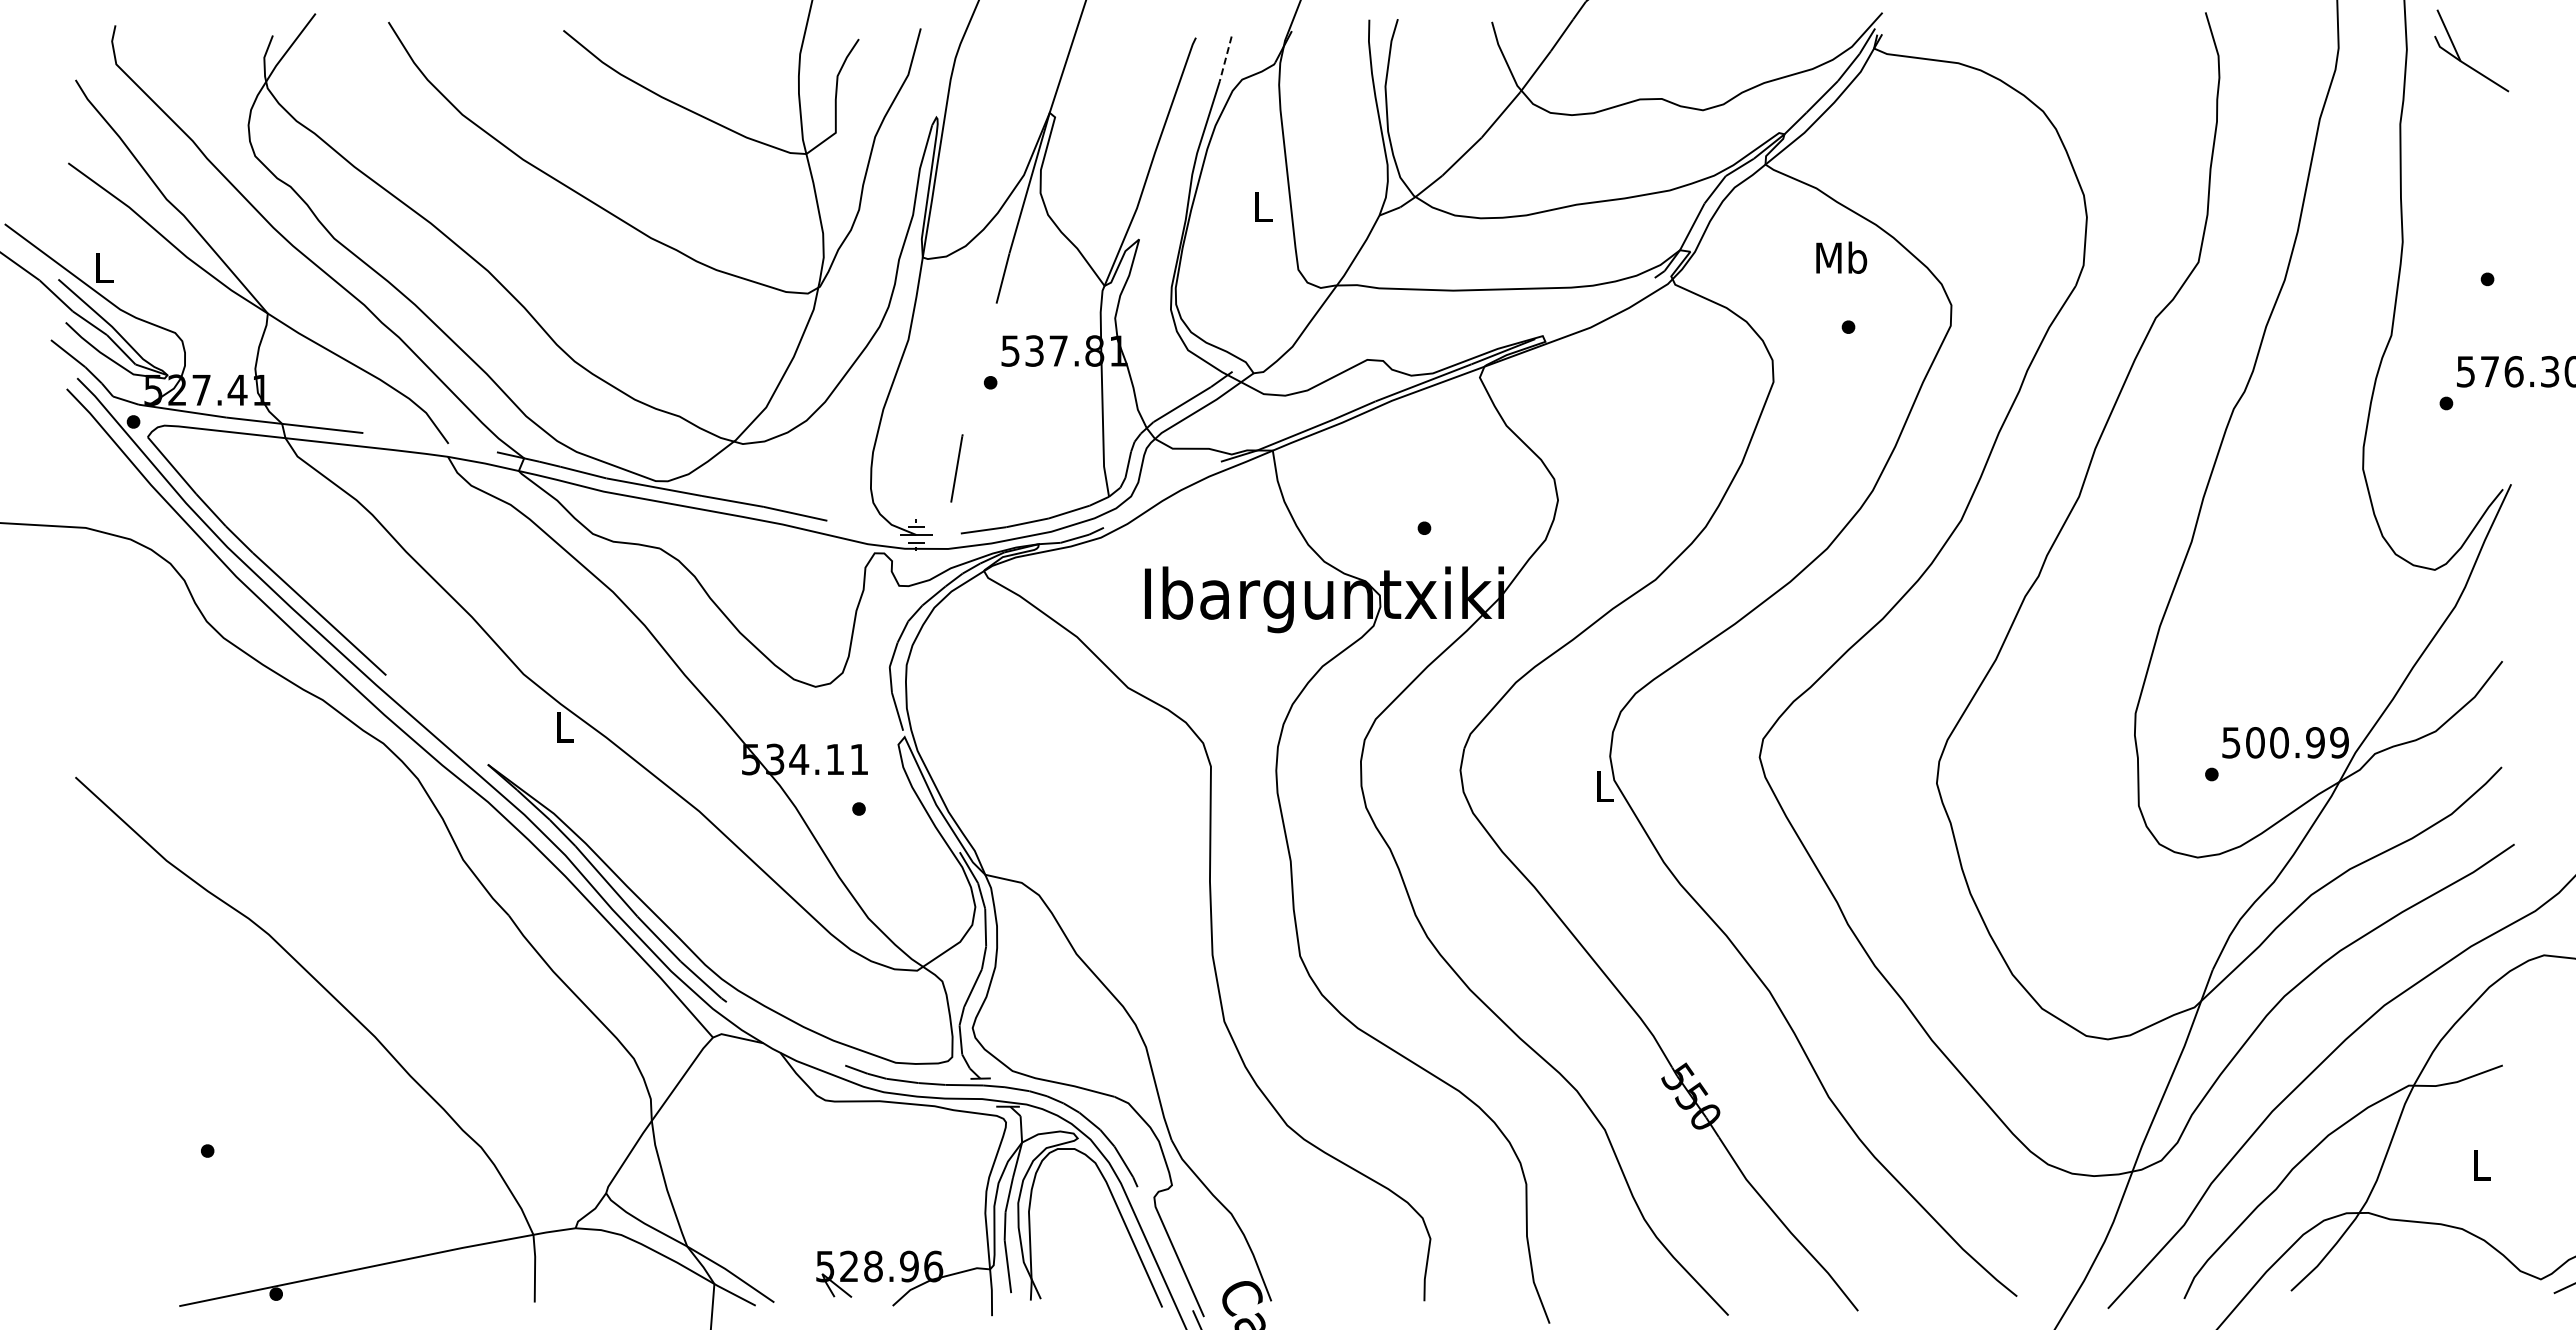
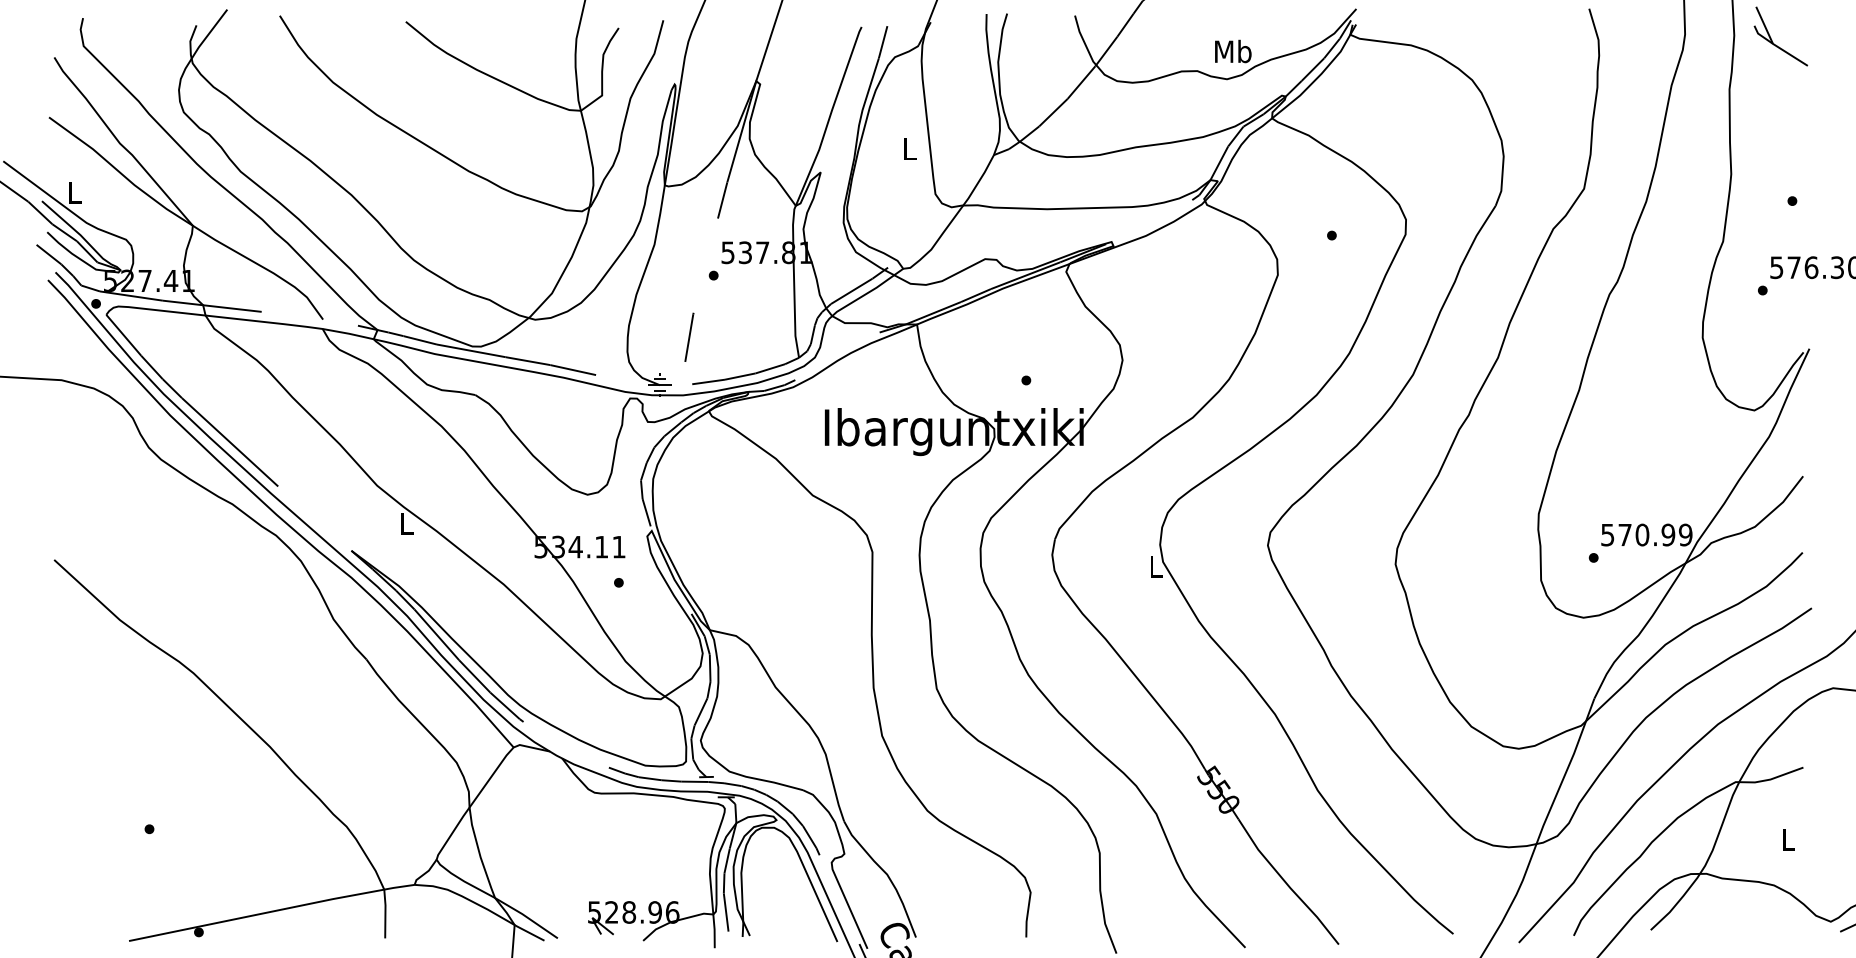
line: (1225, 59) -> (882, 42), dashed -> solid
text: (1841, 257) -> (1233, 51), moved
text: (2255, 742) -> (1625, 534), 500.99 -> 570.99

